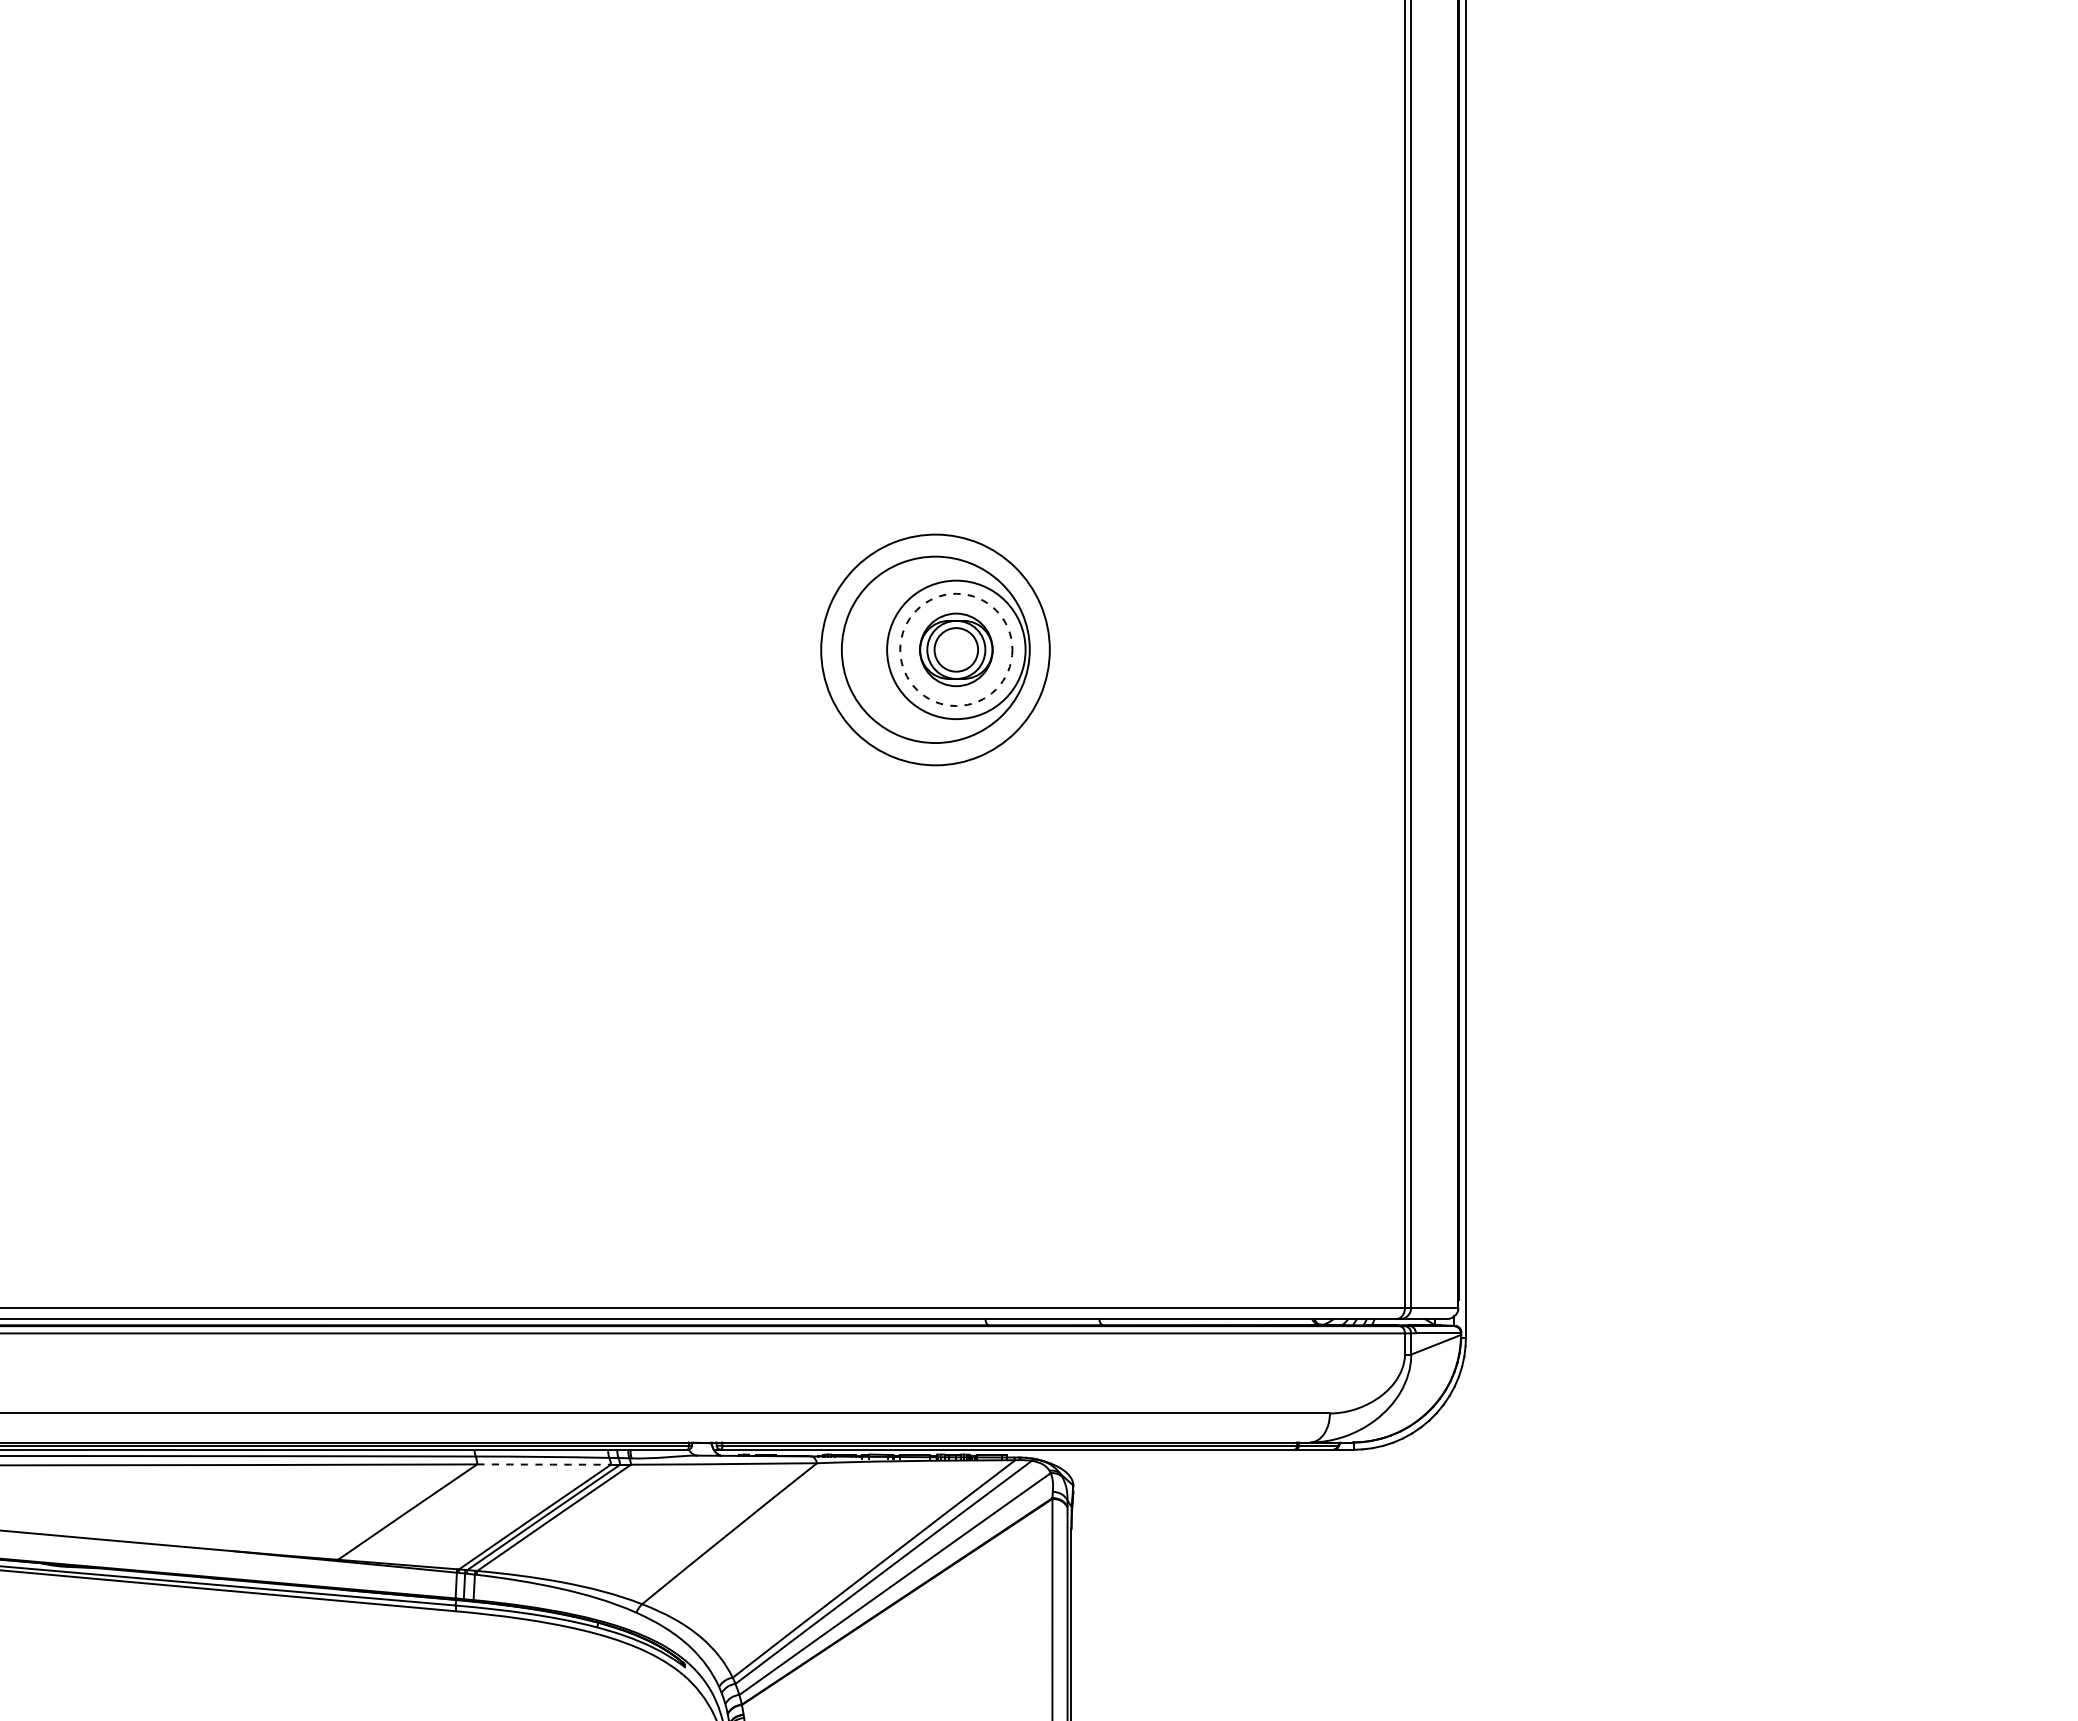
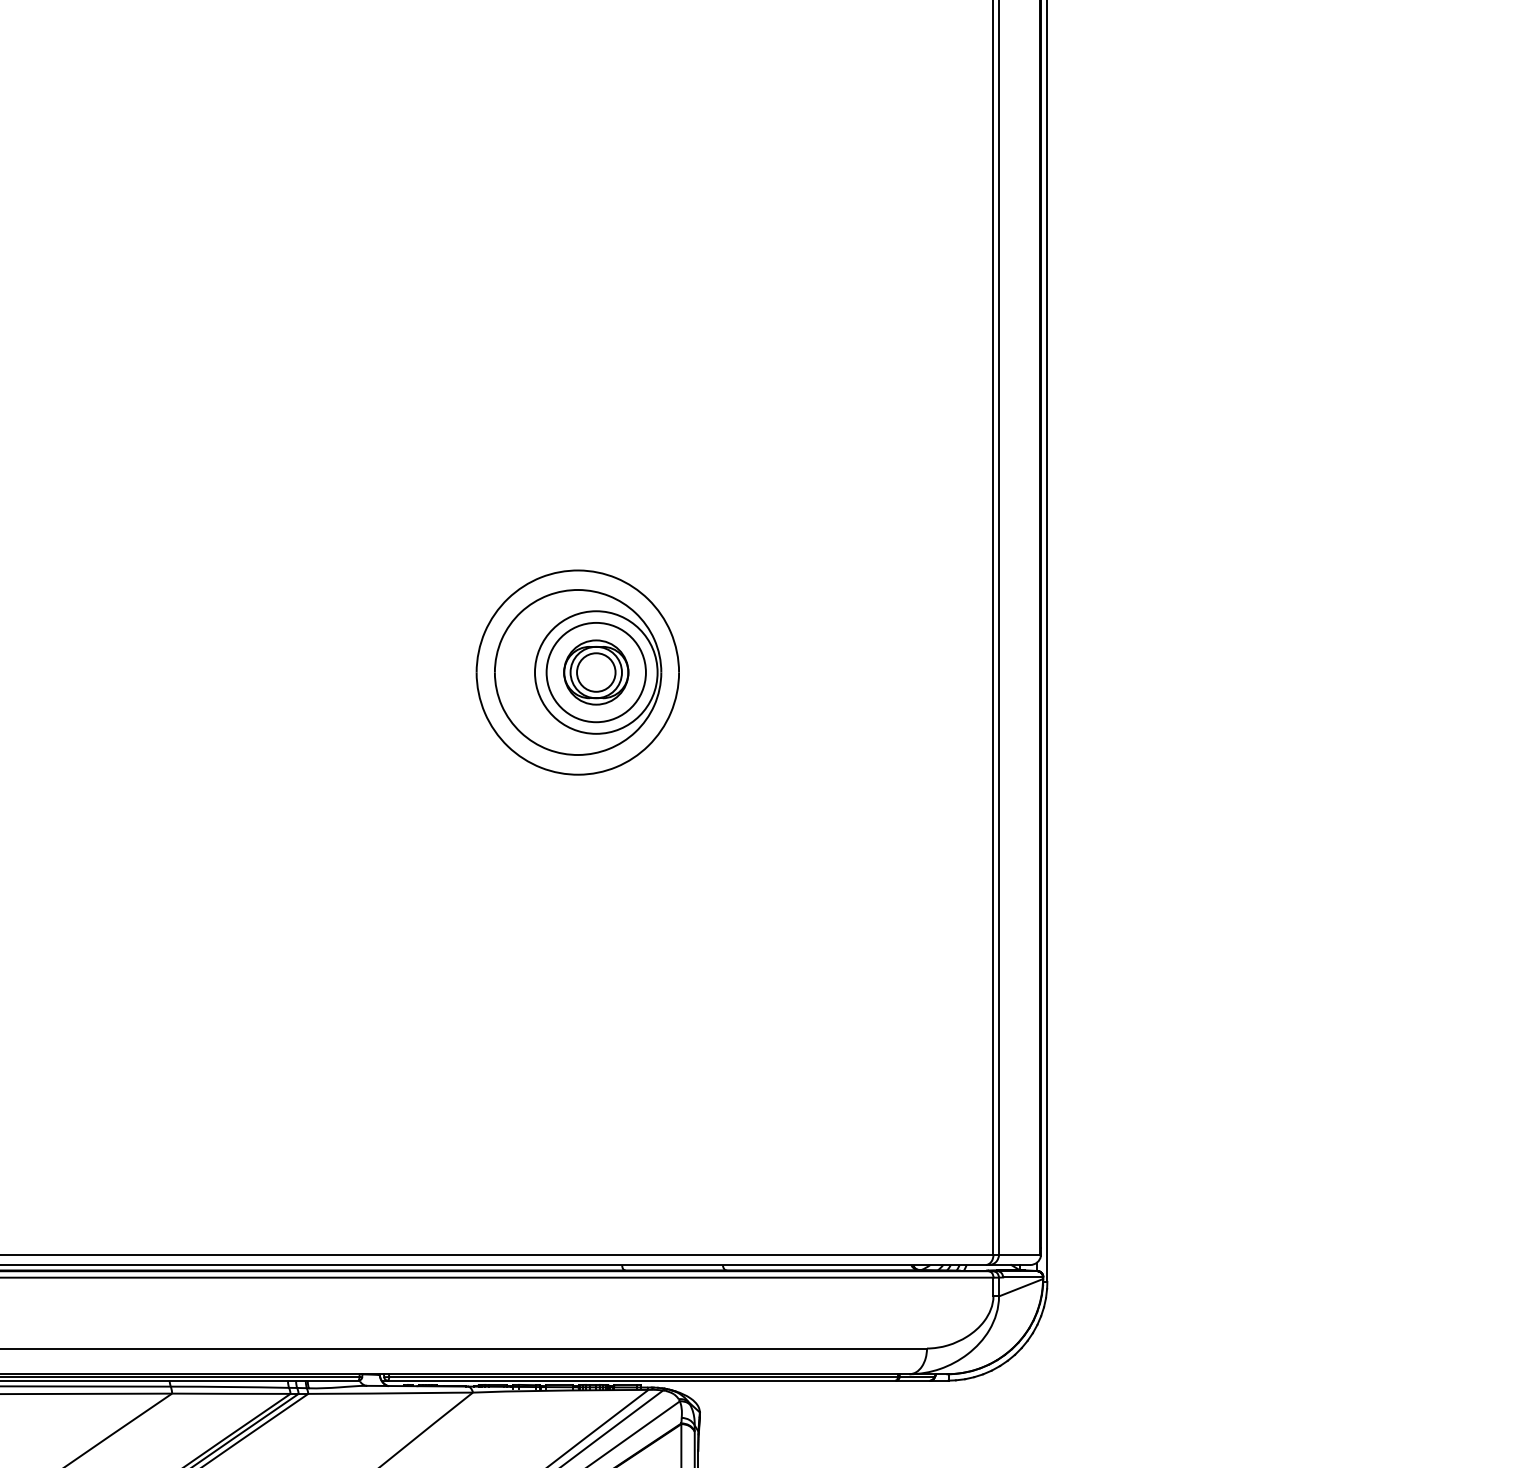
circle: (956, 649) -> (596, 672), dashed -> solid
arc: (544, 1464) -> (231, 1393), dashed -> solid

